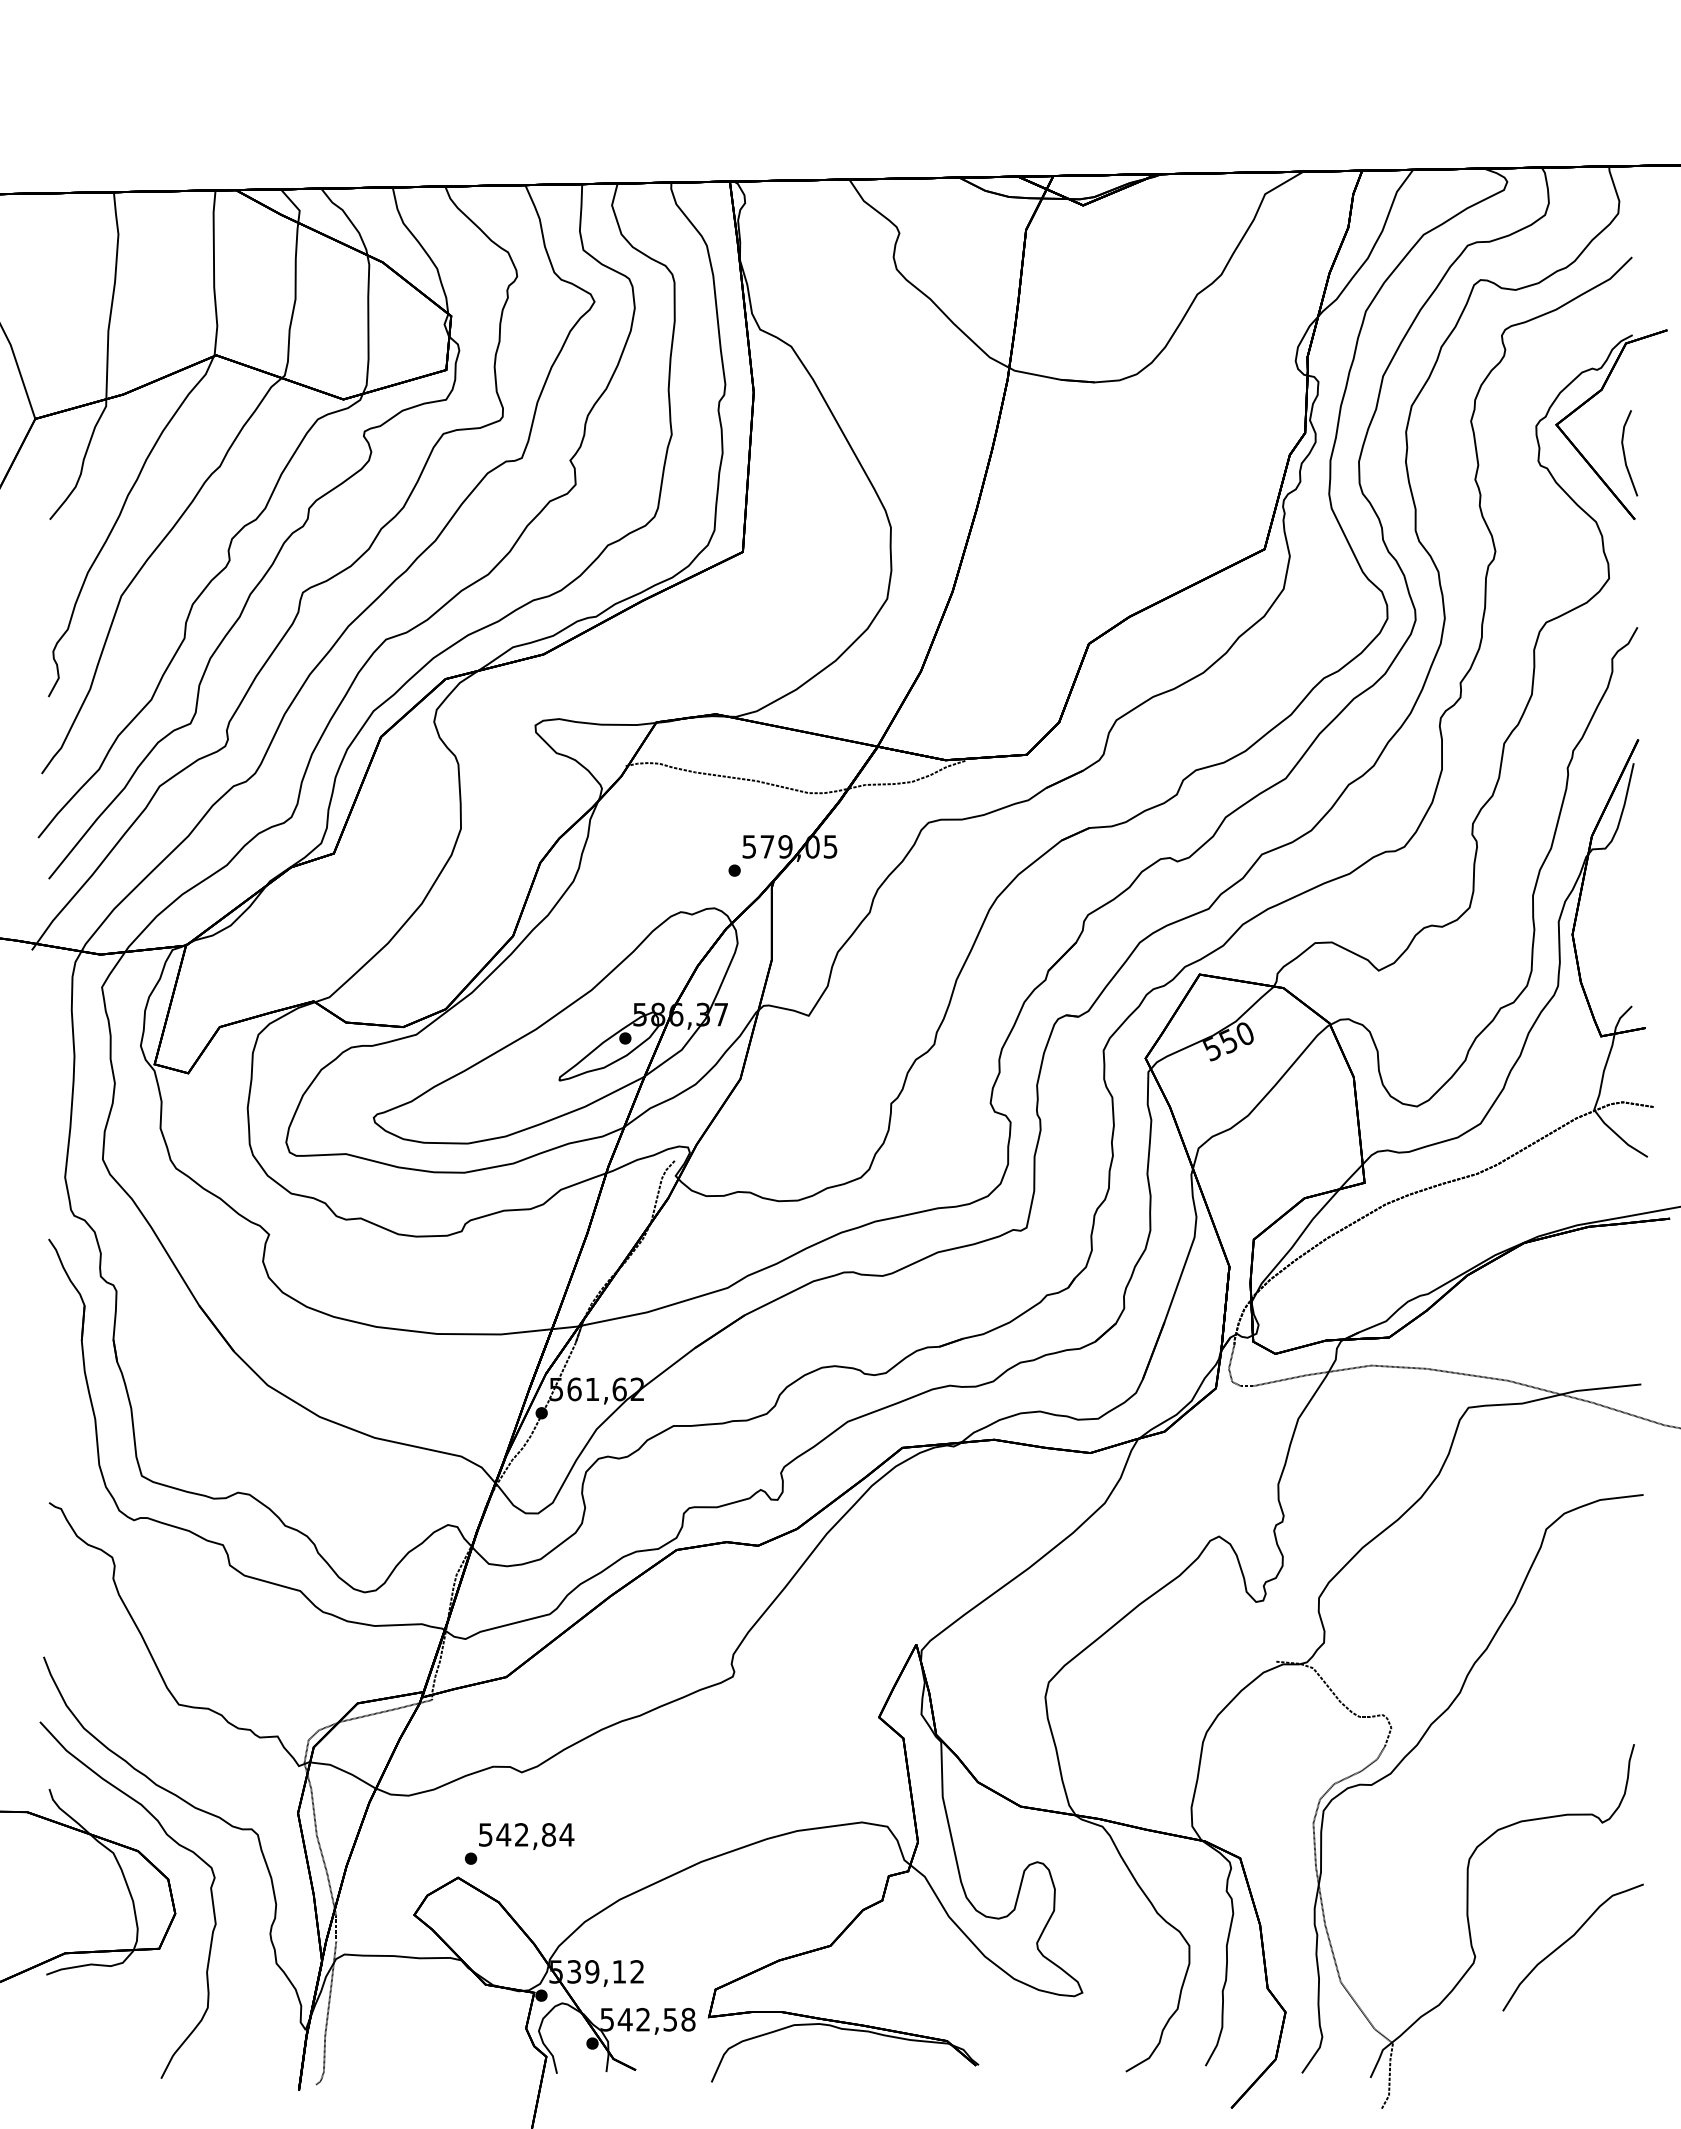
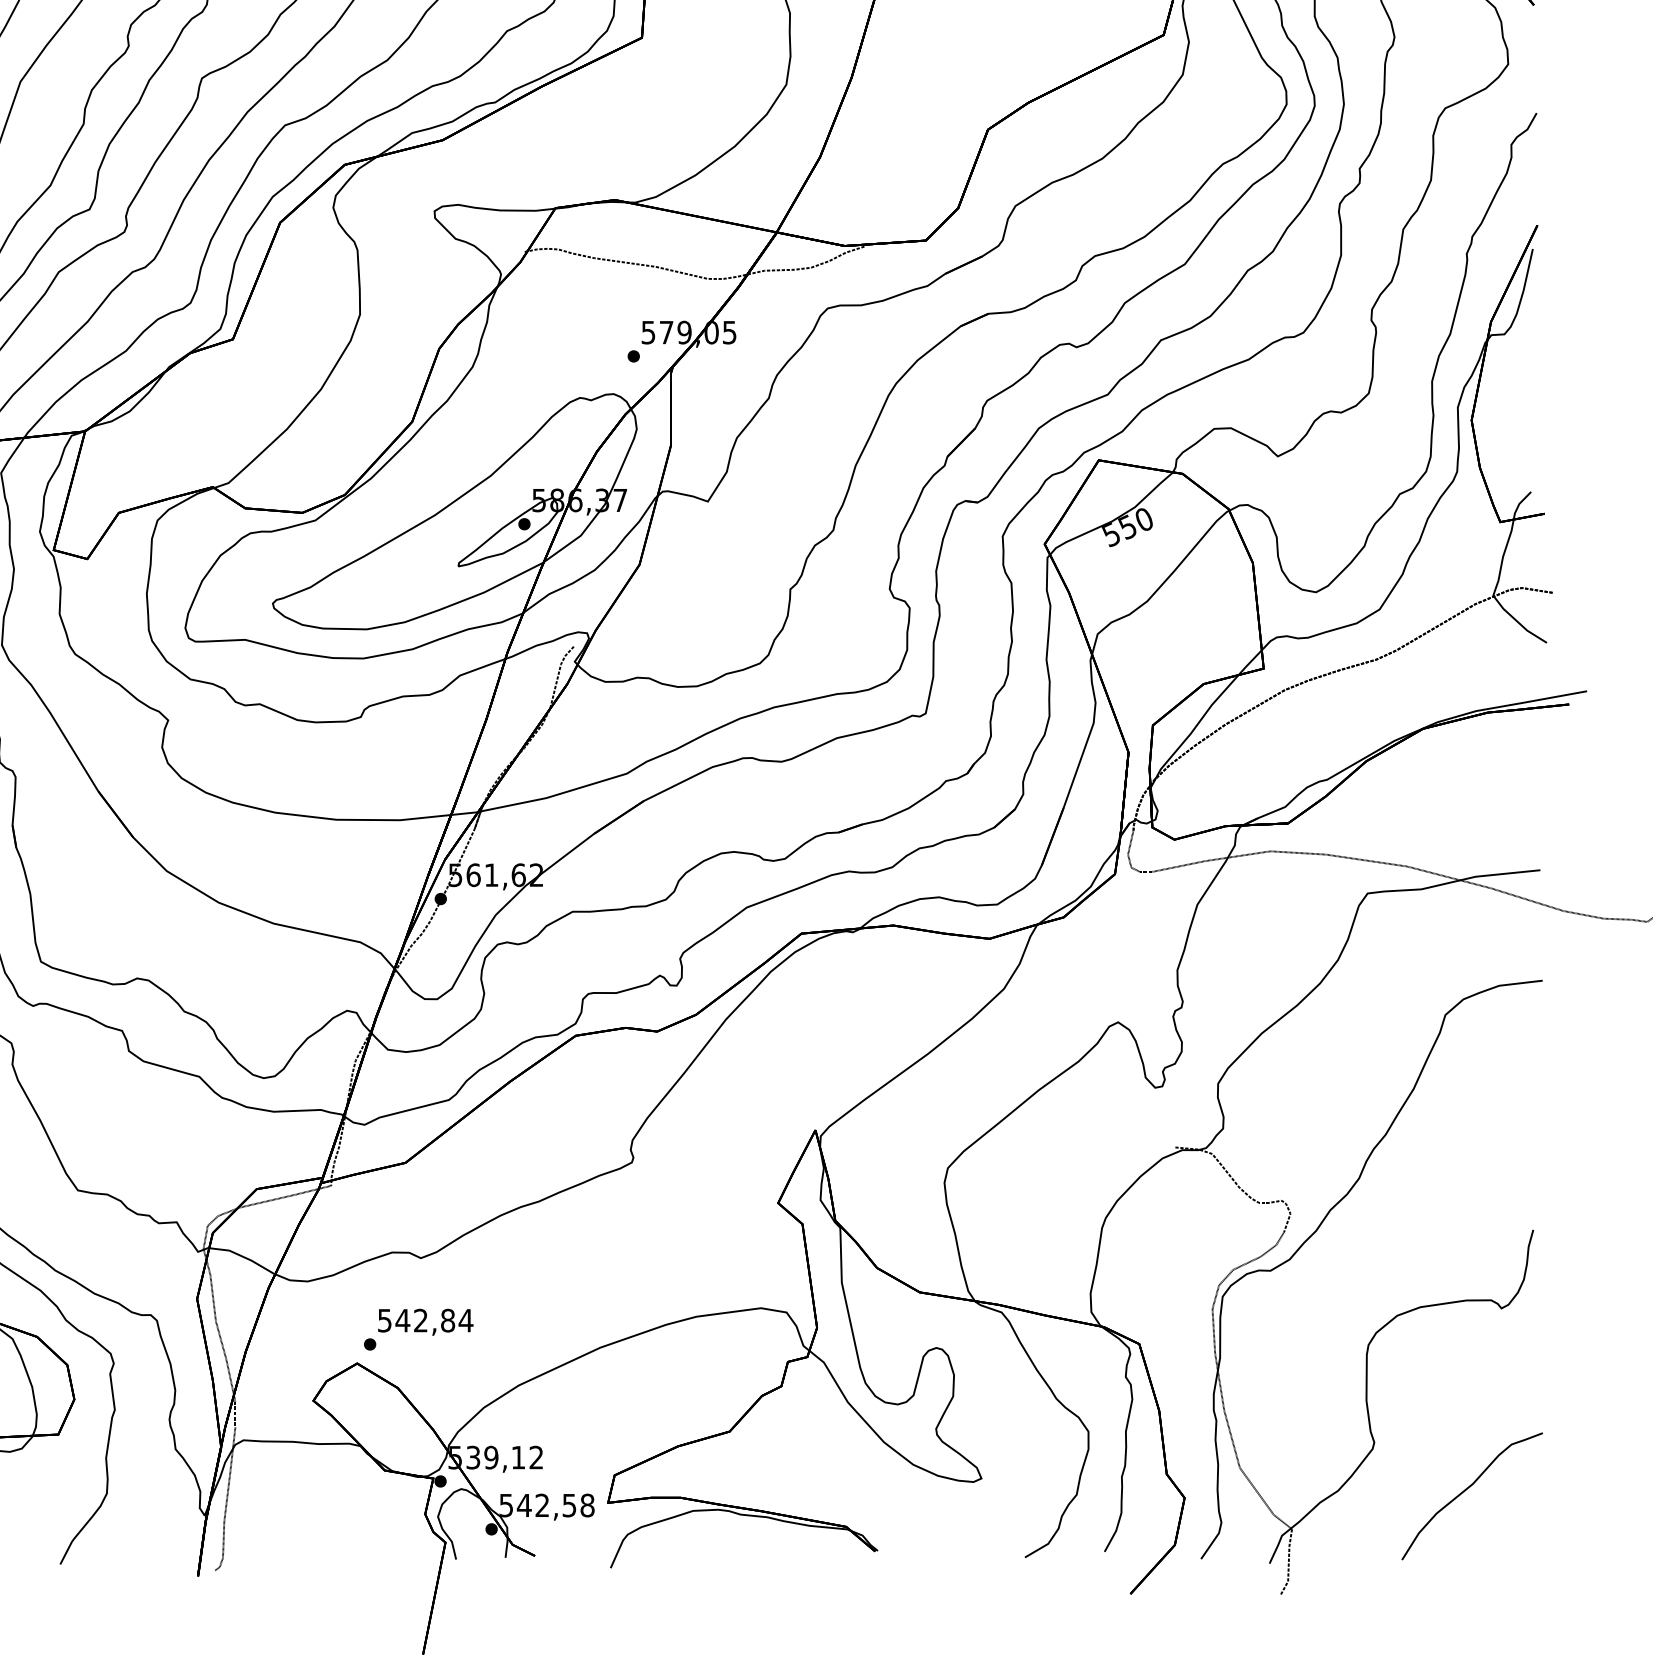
part: (1567, 1941) -> (1466, 1490), moved

